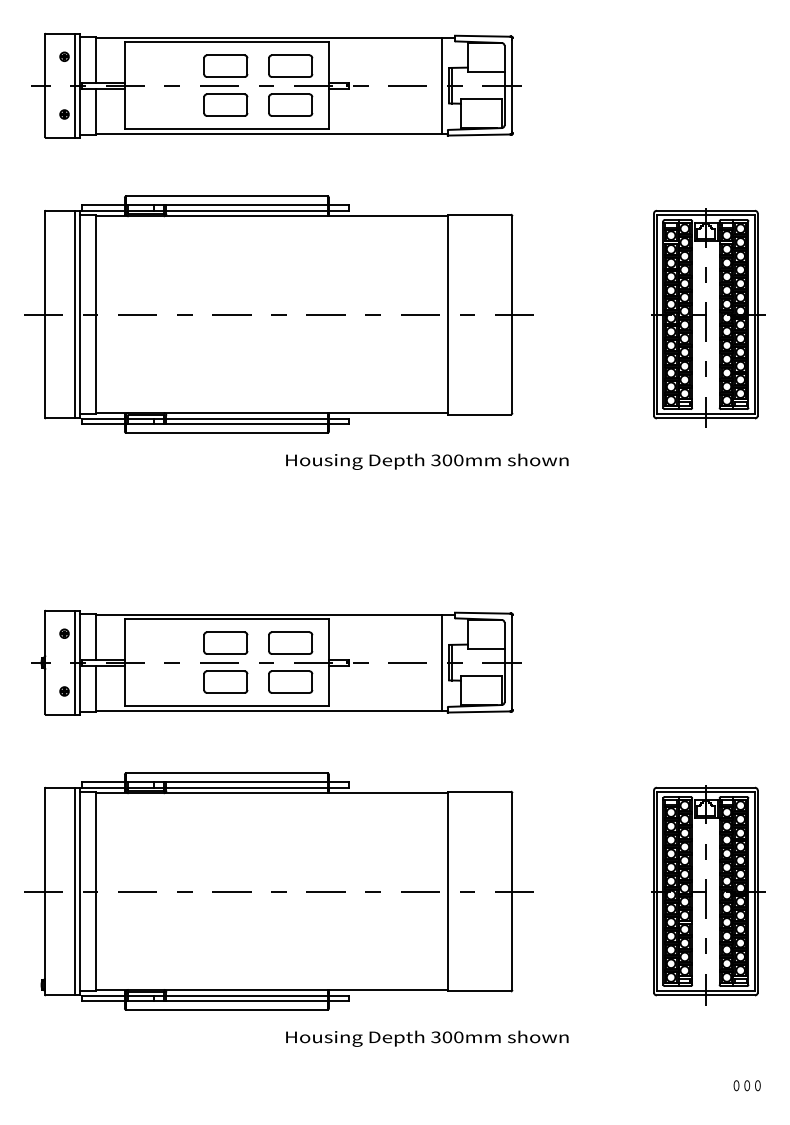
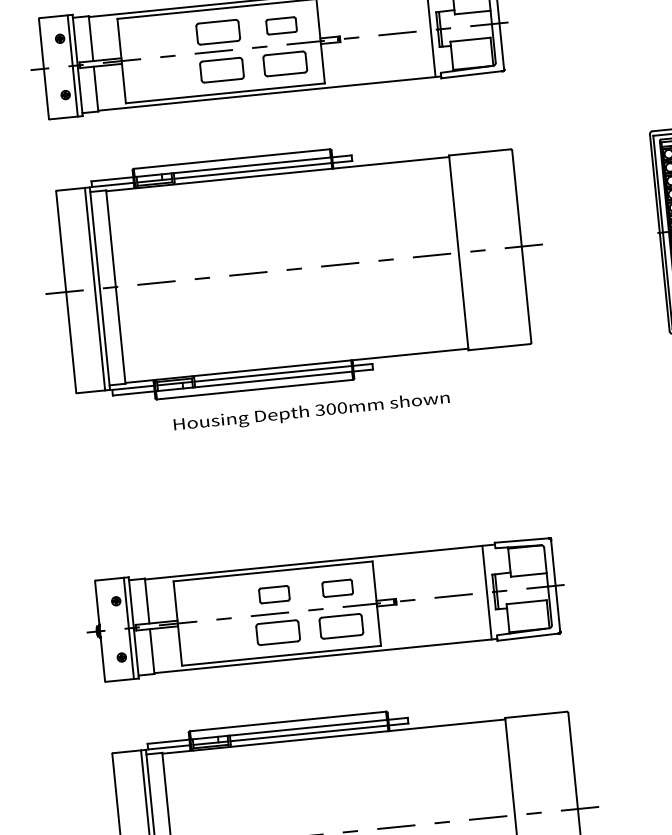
part: (290, 65) -> (281, 25), size x0.7
text: (427, 461) -> (311, 412), moved
part: (225, 642) -> (273, 594), size x0.7
part: (290, 642) -> (337, 587), size x0.7

